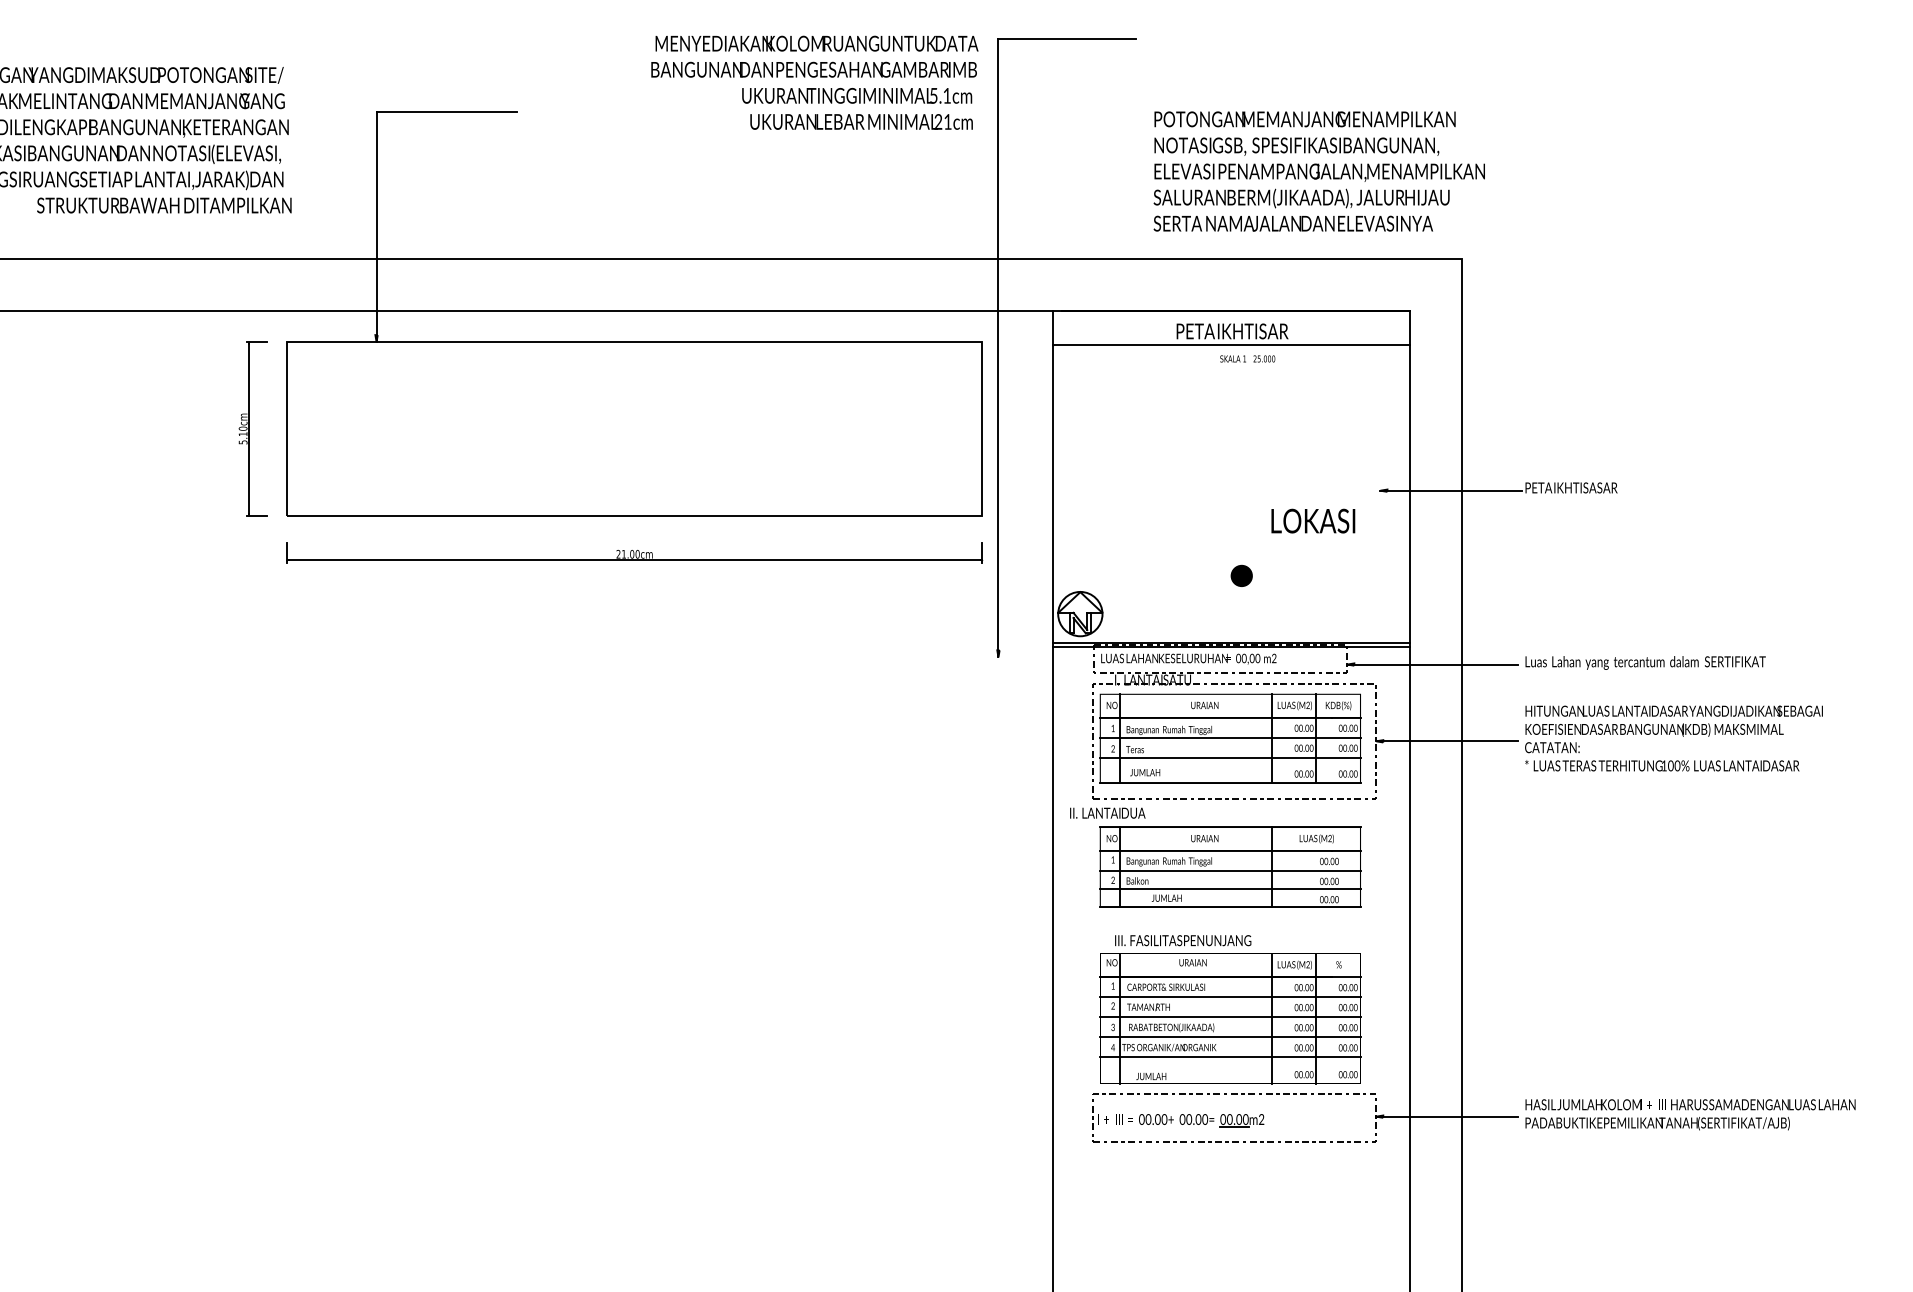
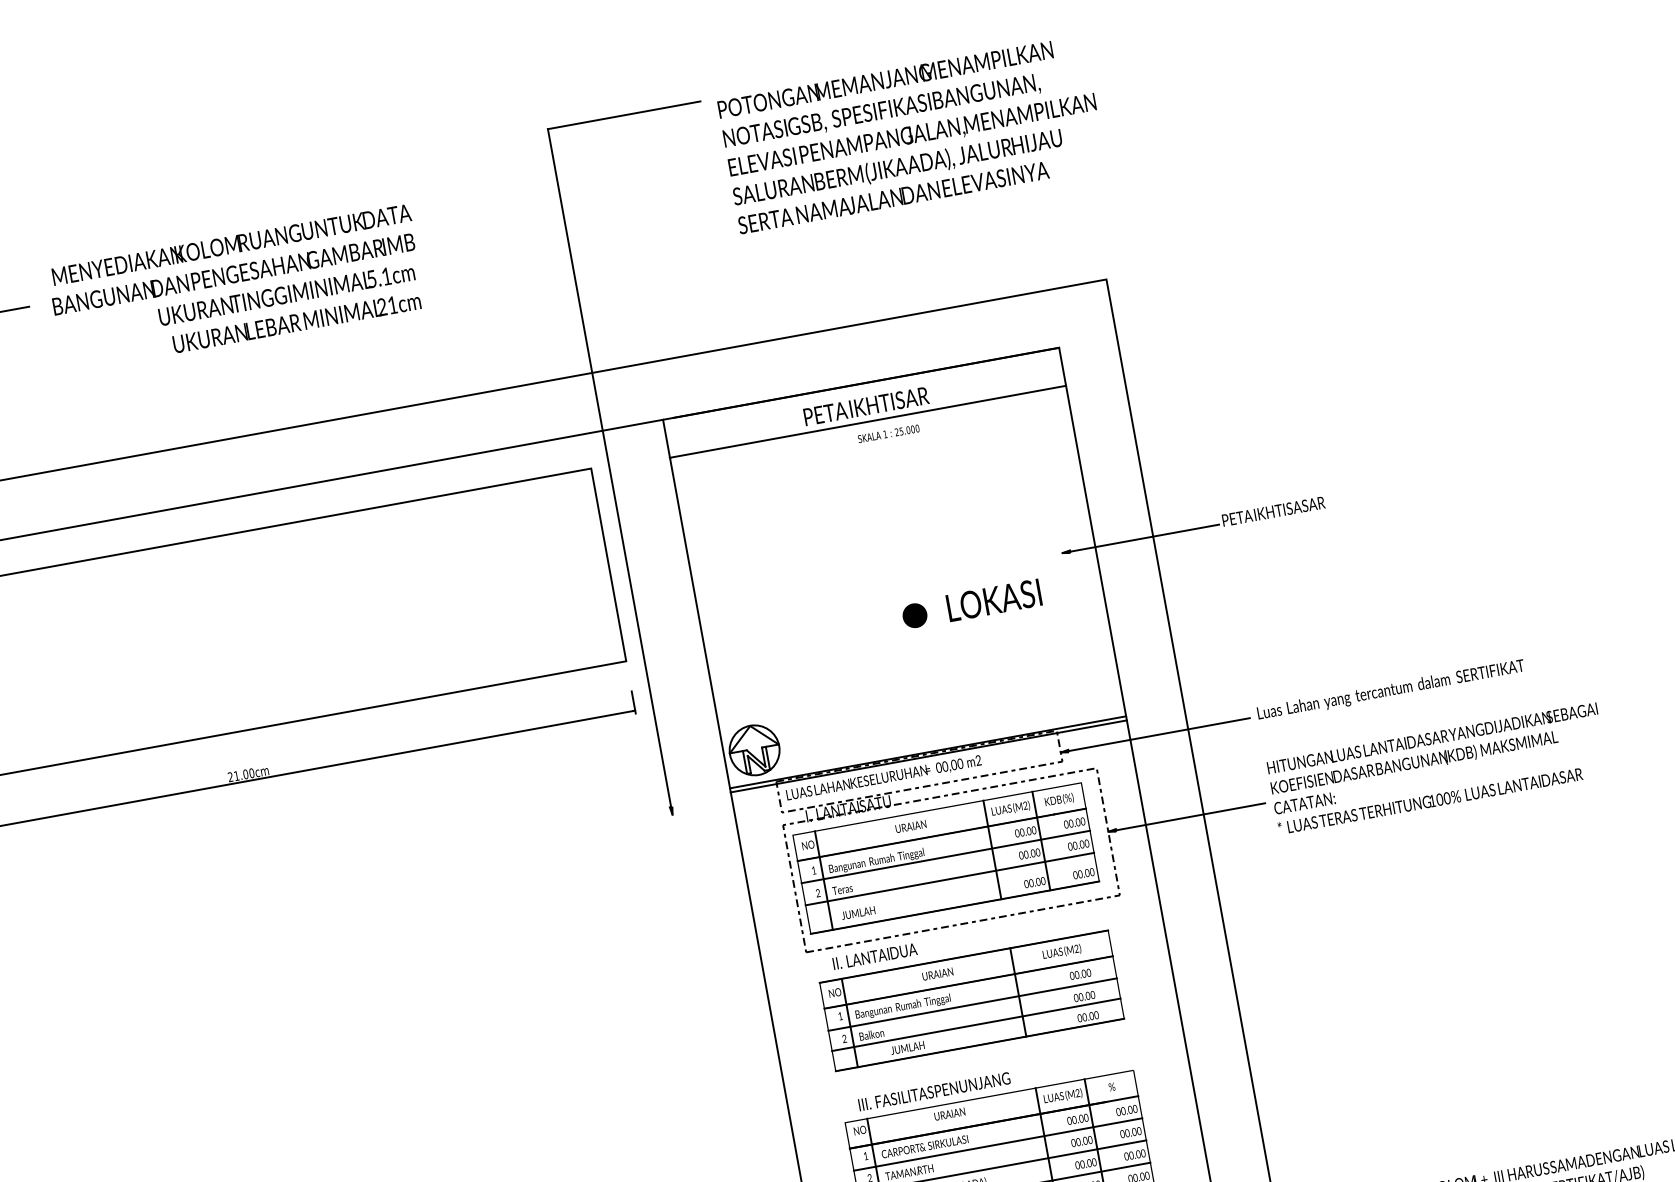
text: (814, 82) -> (236, 288), moved
text: (1318, 171) -> (910, 134), moved
part: (1241, 575) -> (914, 615), moved
text: (1107, 812) -> (874, 955), moved

